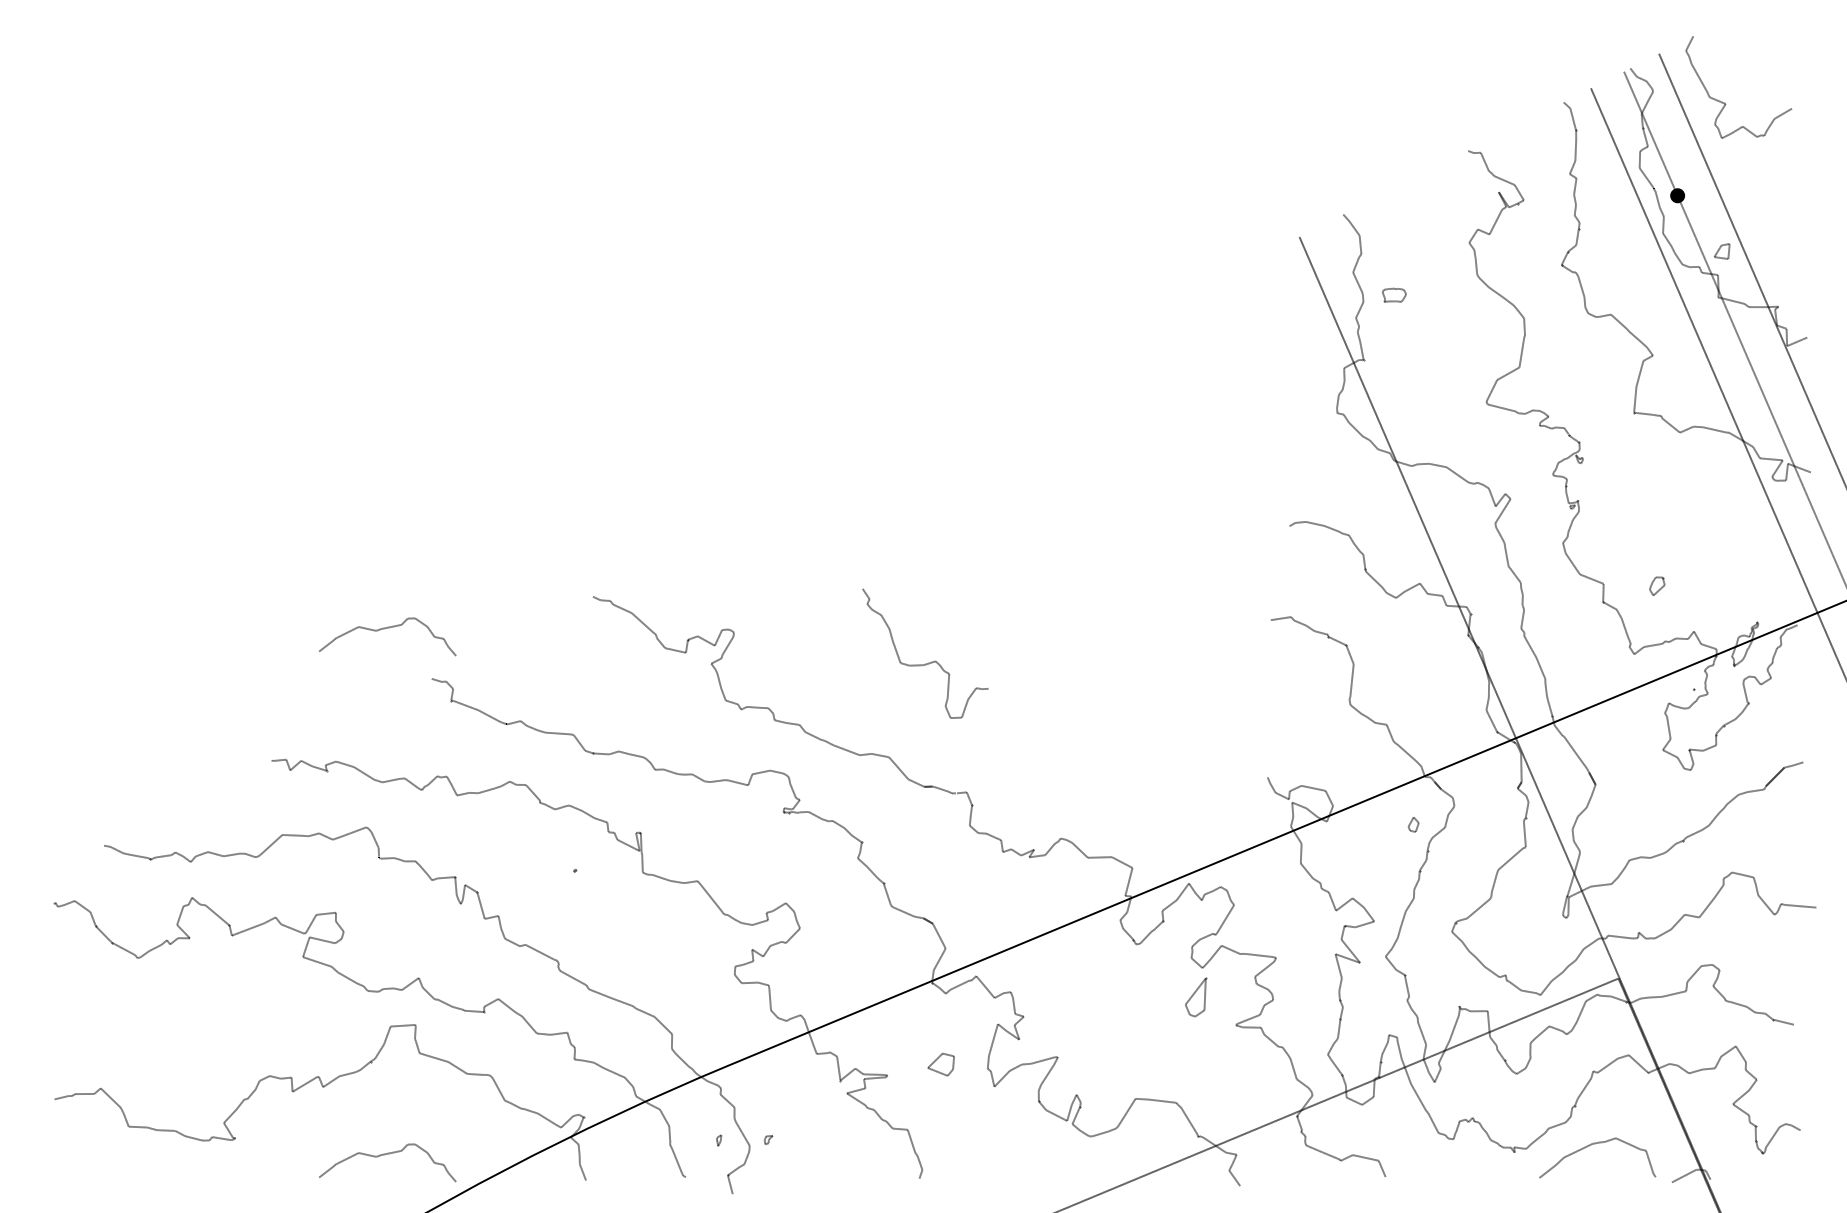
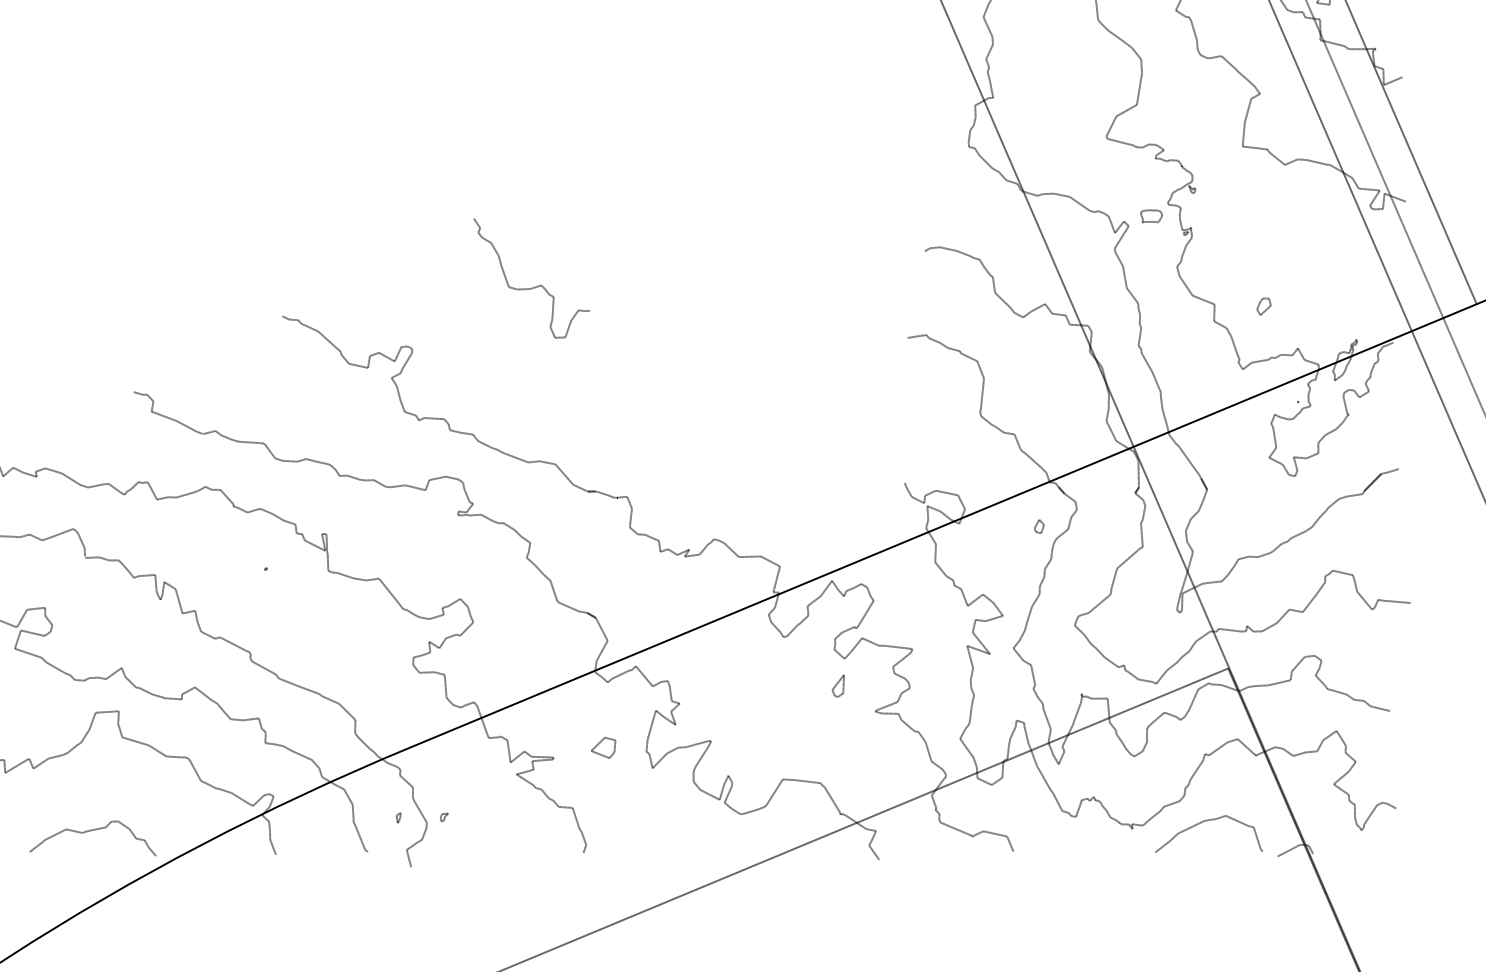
part: (1394, 294) -> (1151, 215), moved
curve: (384, 629) -> (90, 346), removed
curve: (928, 662) -> (534, 286), moved
part: (1195, 997) -> (838, 685), size x0.62

